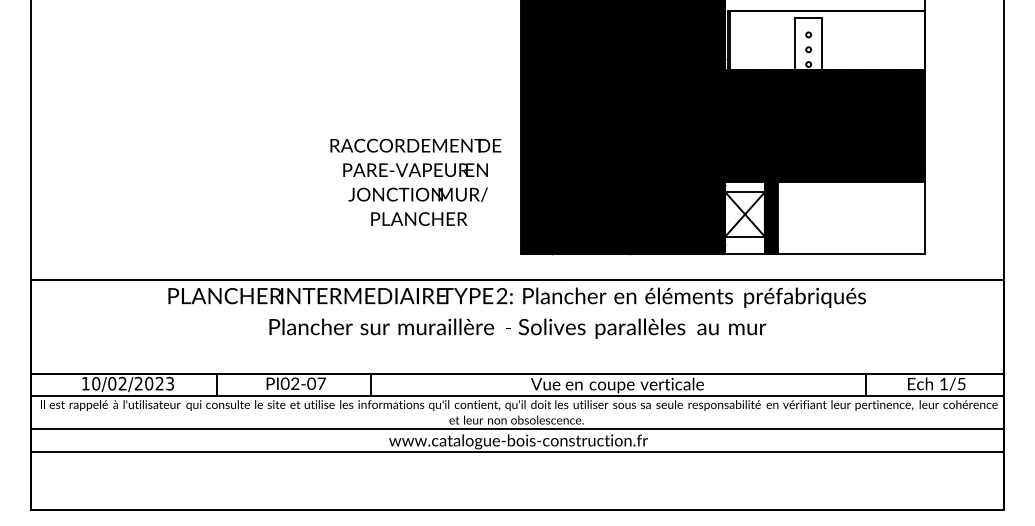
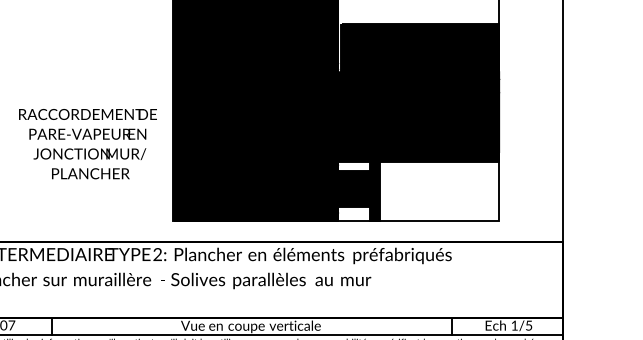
fill: (827, 40) -> (420, 48), added
text: (415, 181) -> (87, 143), moved
fill: (744, 214) -> (353, 188), added

